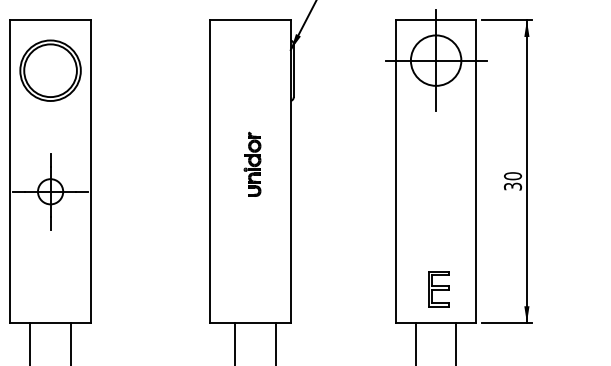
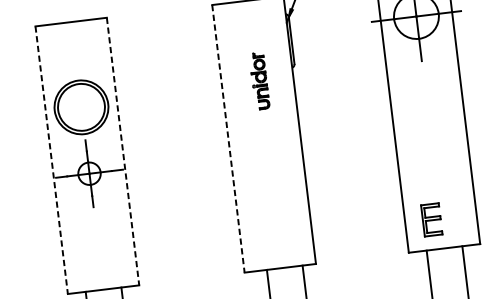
part: (50, 70) -> (81, 107), moved
part: (252, 163) -> (259, 80), moved
line: (10, 172) -> (52, 160), solid -> dashed
line: (90, 172) -> (122, 152), solid -> dashed
line: (210, 172) -> (228, 139), solid -> dashed
part: (438, 289) -> (431, 220), moved

